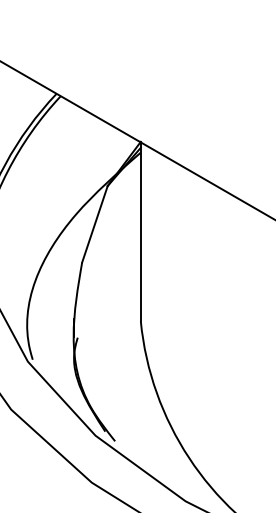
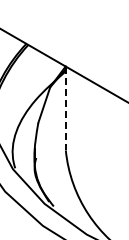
line: (140, 231) -> (65, 108), solid -> dashed

